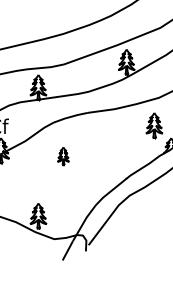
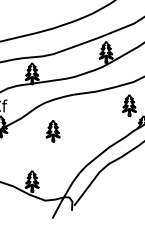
part: (63, 156) -> (53, 131), size x1.43

